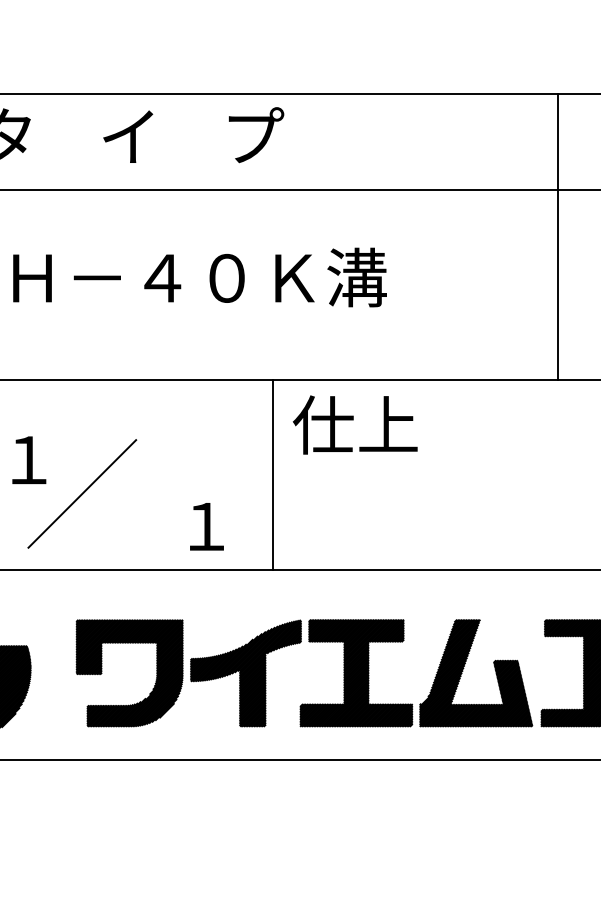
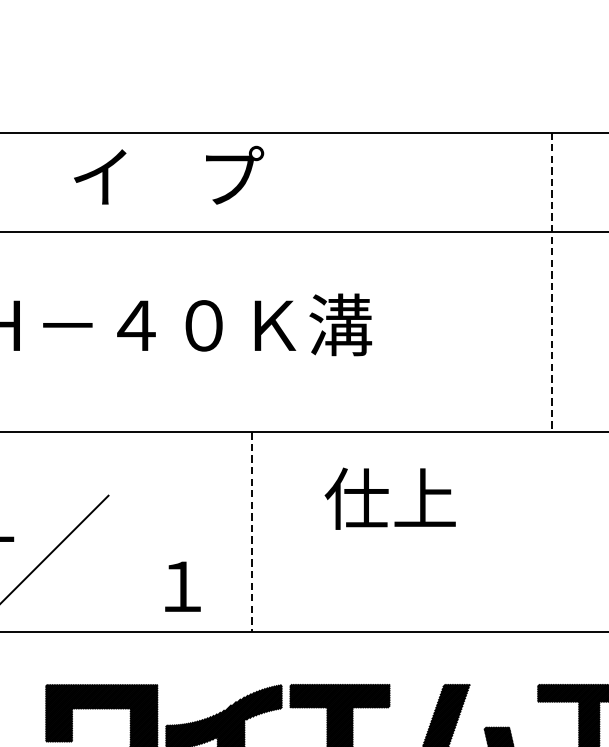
line: (557, 237) -> (551, 282), solid -> dashed
text: (355, 424) -> (390, 498), moved
line: (272, 475) -> (251, 532), solid -> dashed

